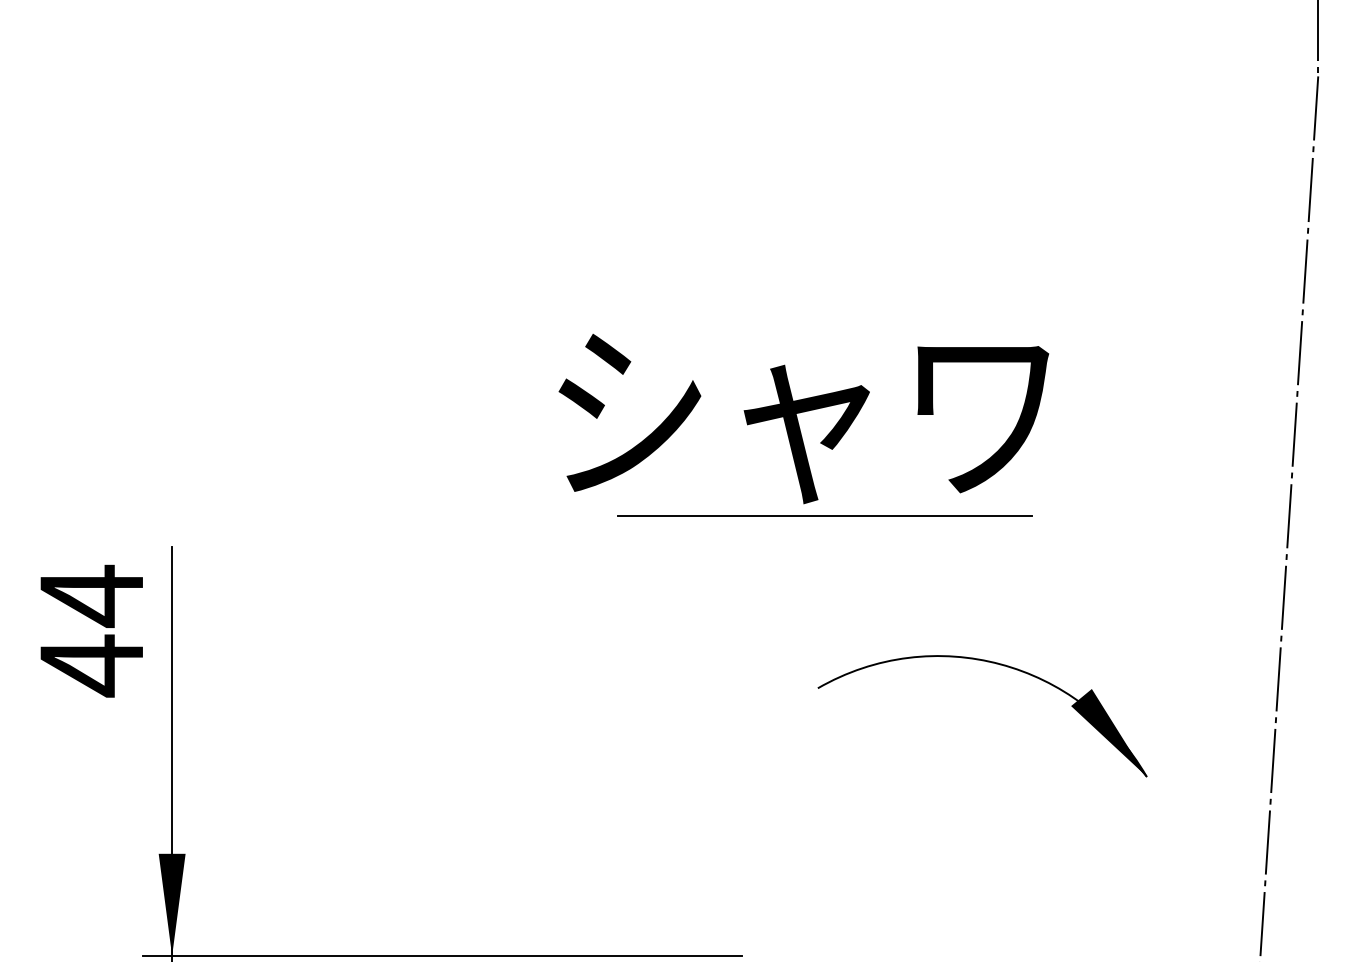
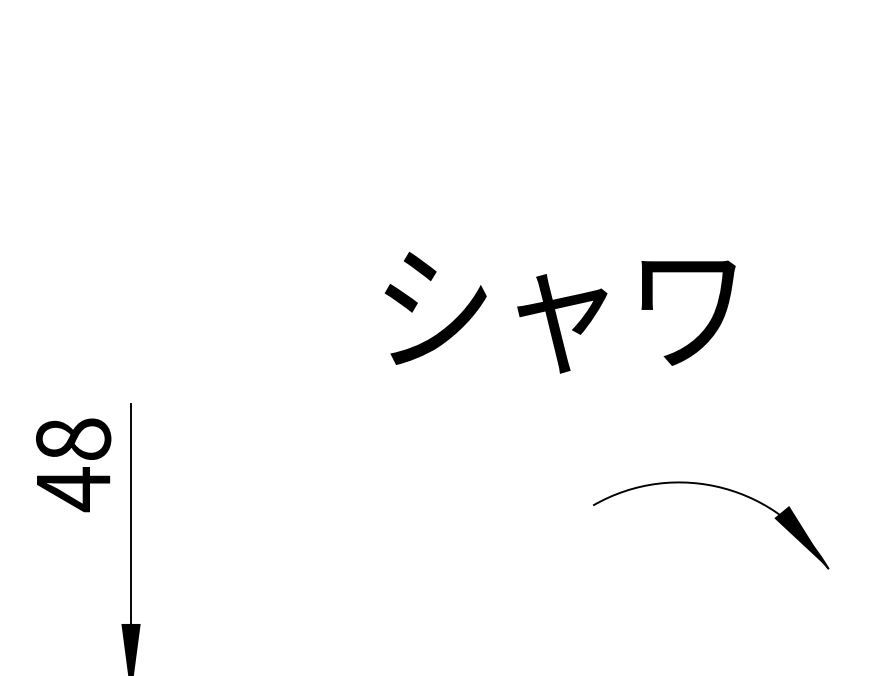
text: (803, 418) -> (559, 312), moved
line: (824, 515) -> (597, 381), removed
text: (91, 595) -> (73, 439), 44 -> 48

